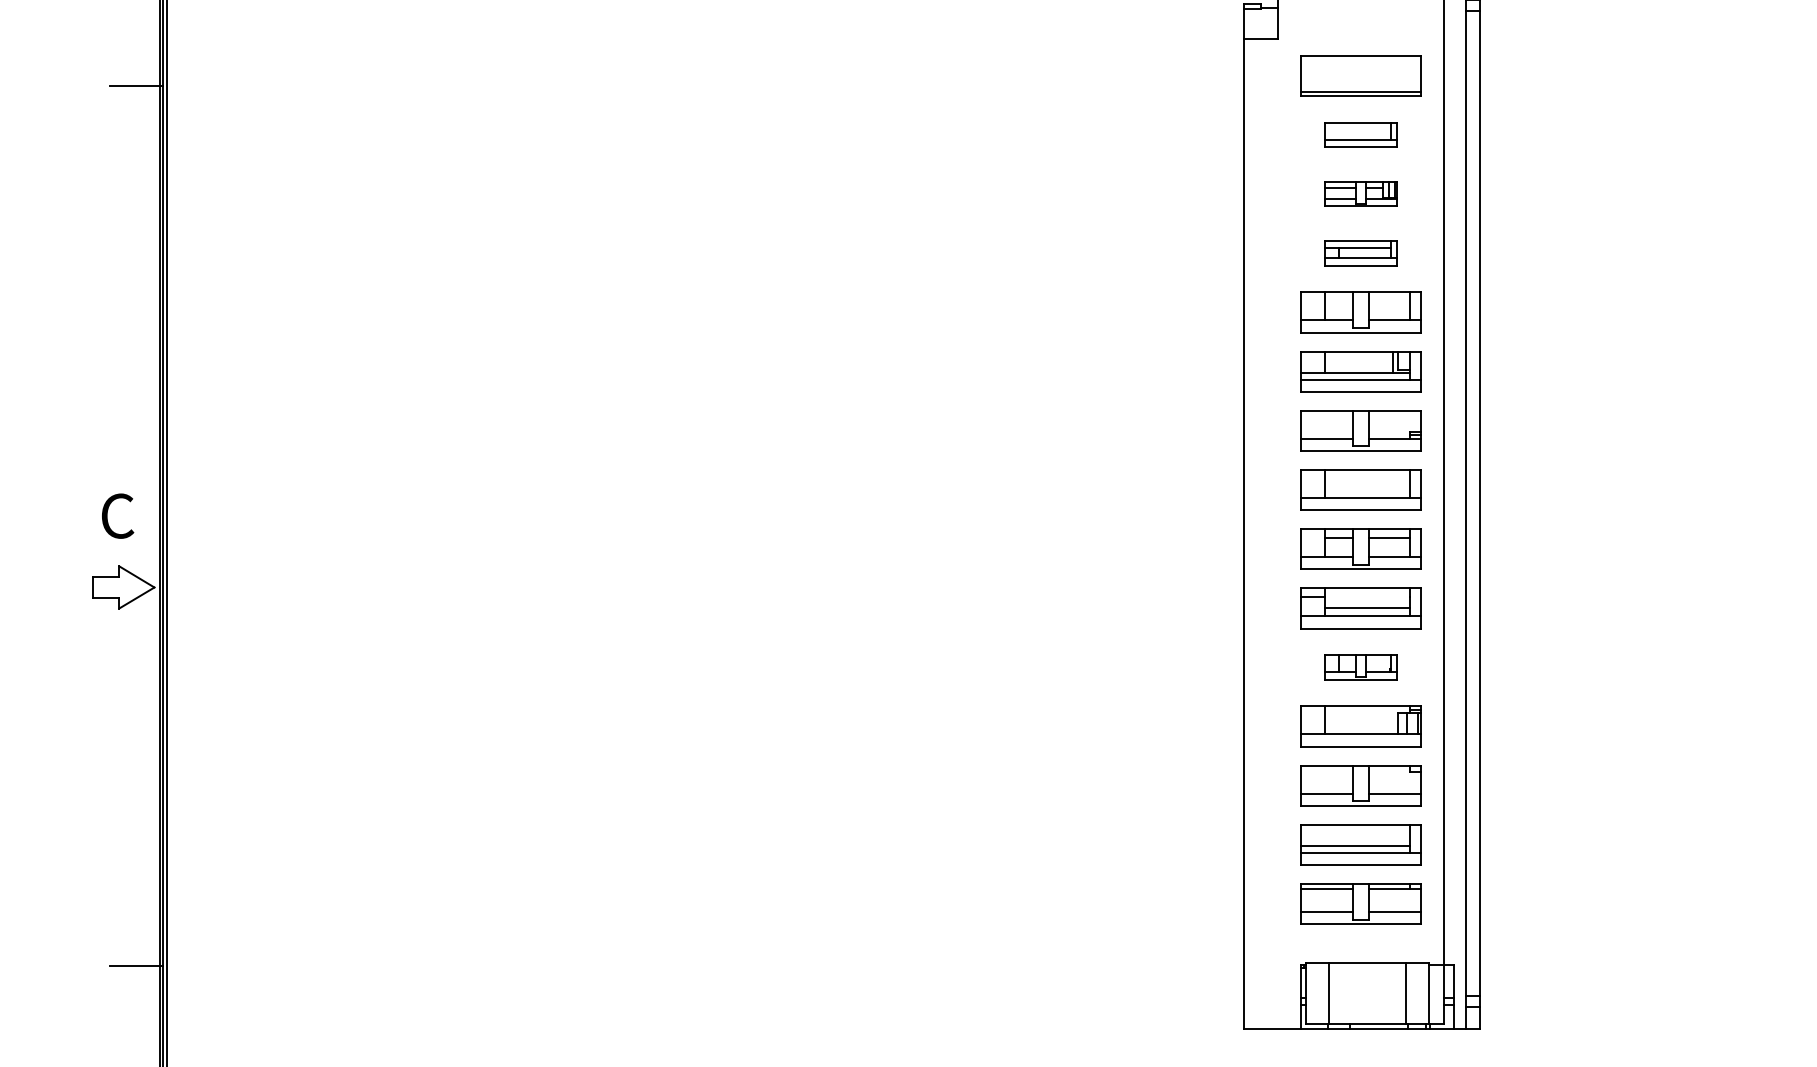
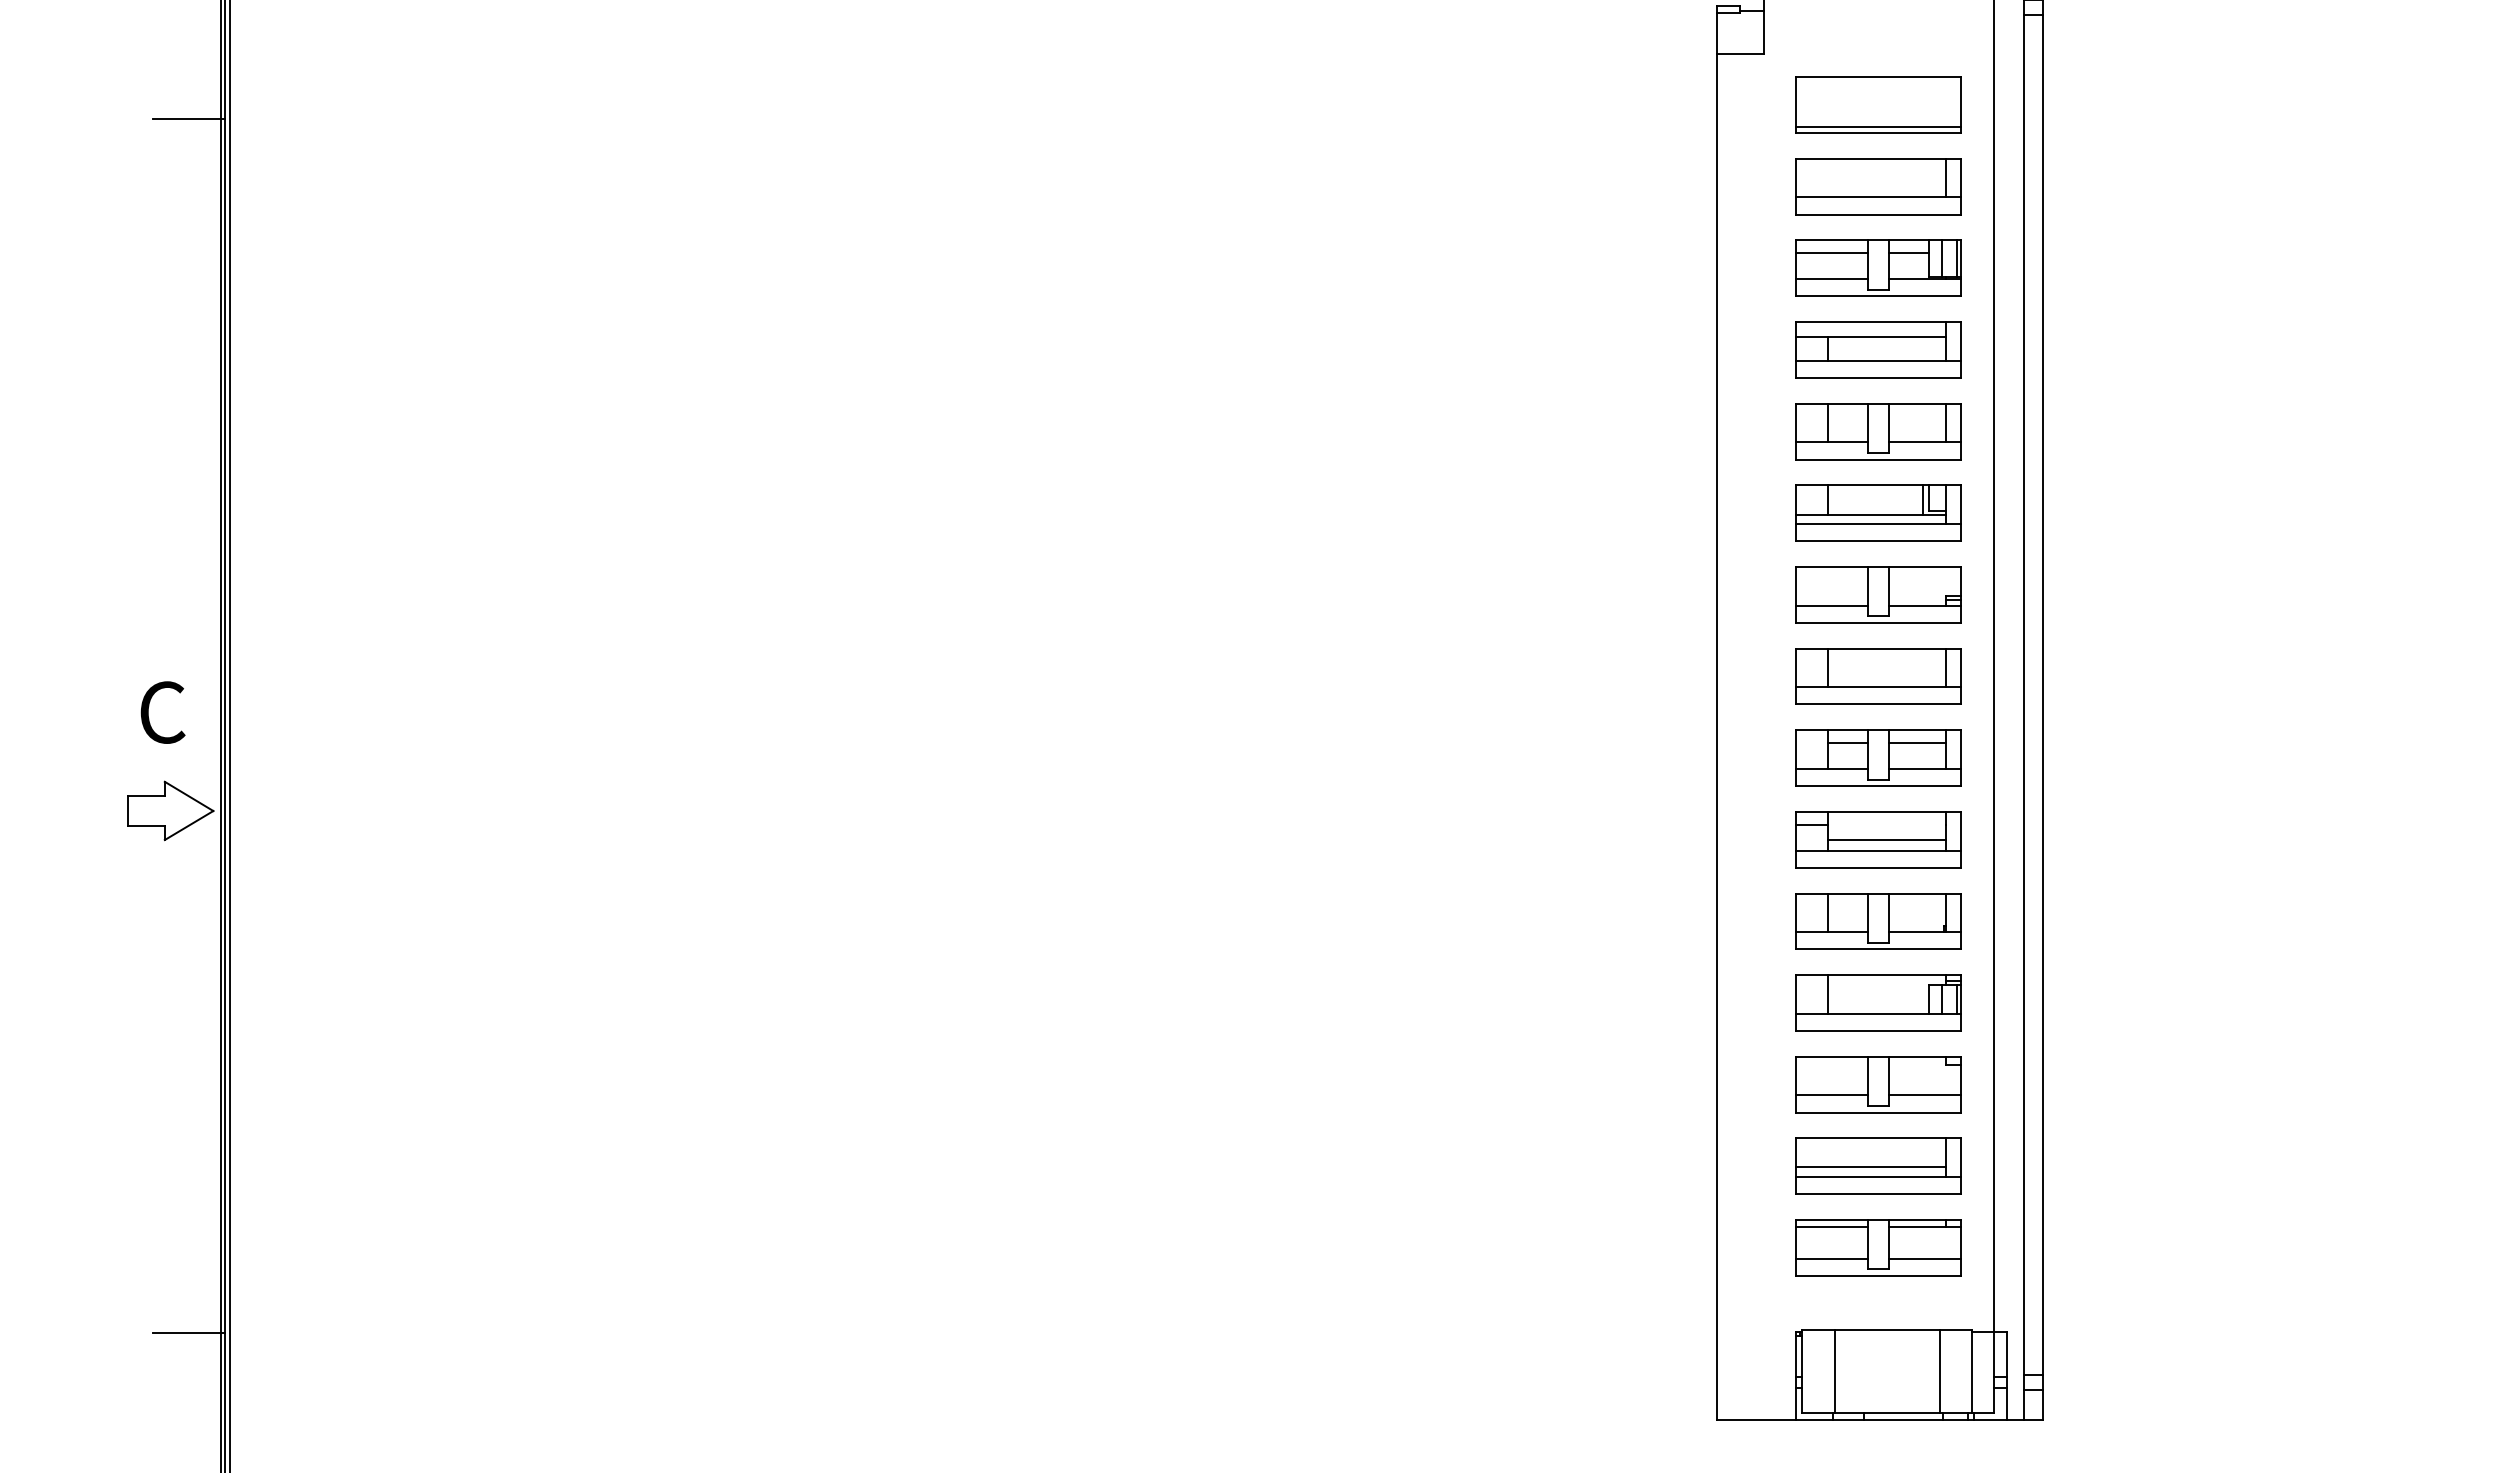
part: (1361, 134) -> (1878, 186), size x1.67
part: (1361, 193) -> (1878, 267), size x1.67
part: (1361, 253) -> (1878, 349), size x1.67
part: (1361, 667) -> (1878, 921), size x1.67

